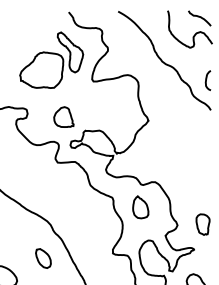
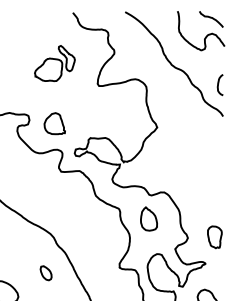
part: (51, 60) -> (54, 63), size x0.6
part: (63, 116) -> (54, 123), moved
part: (42, 258) -> (45, 273), size x0.7

